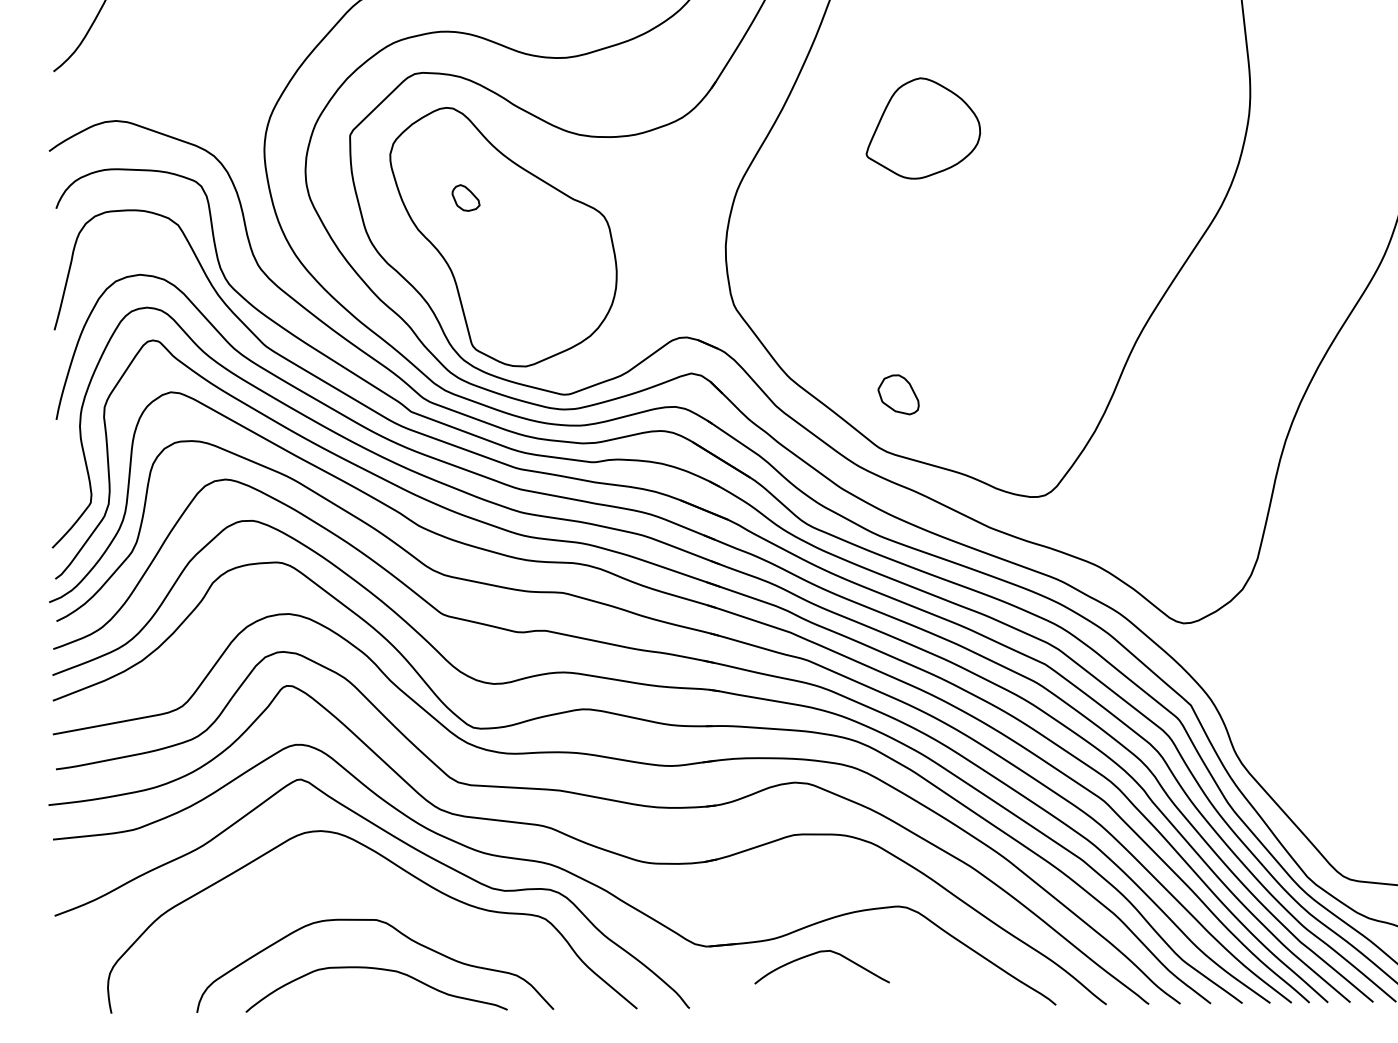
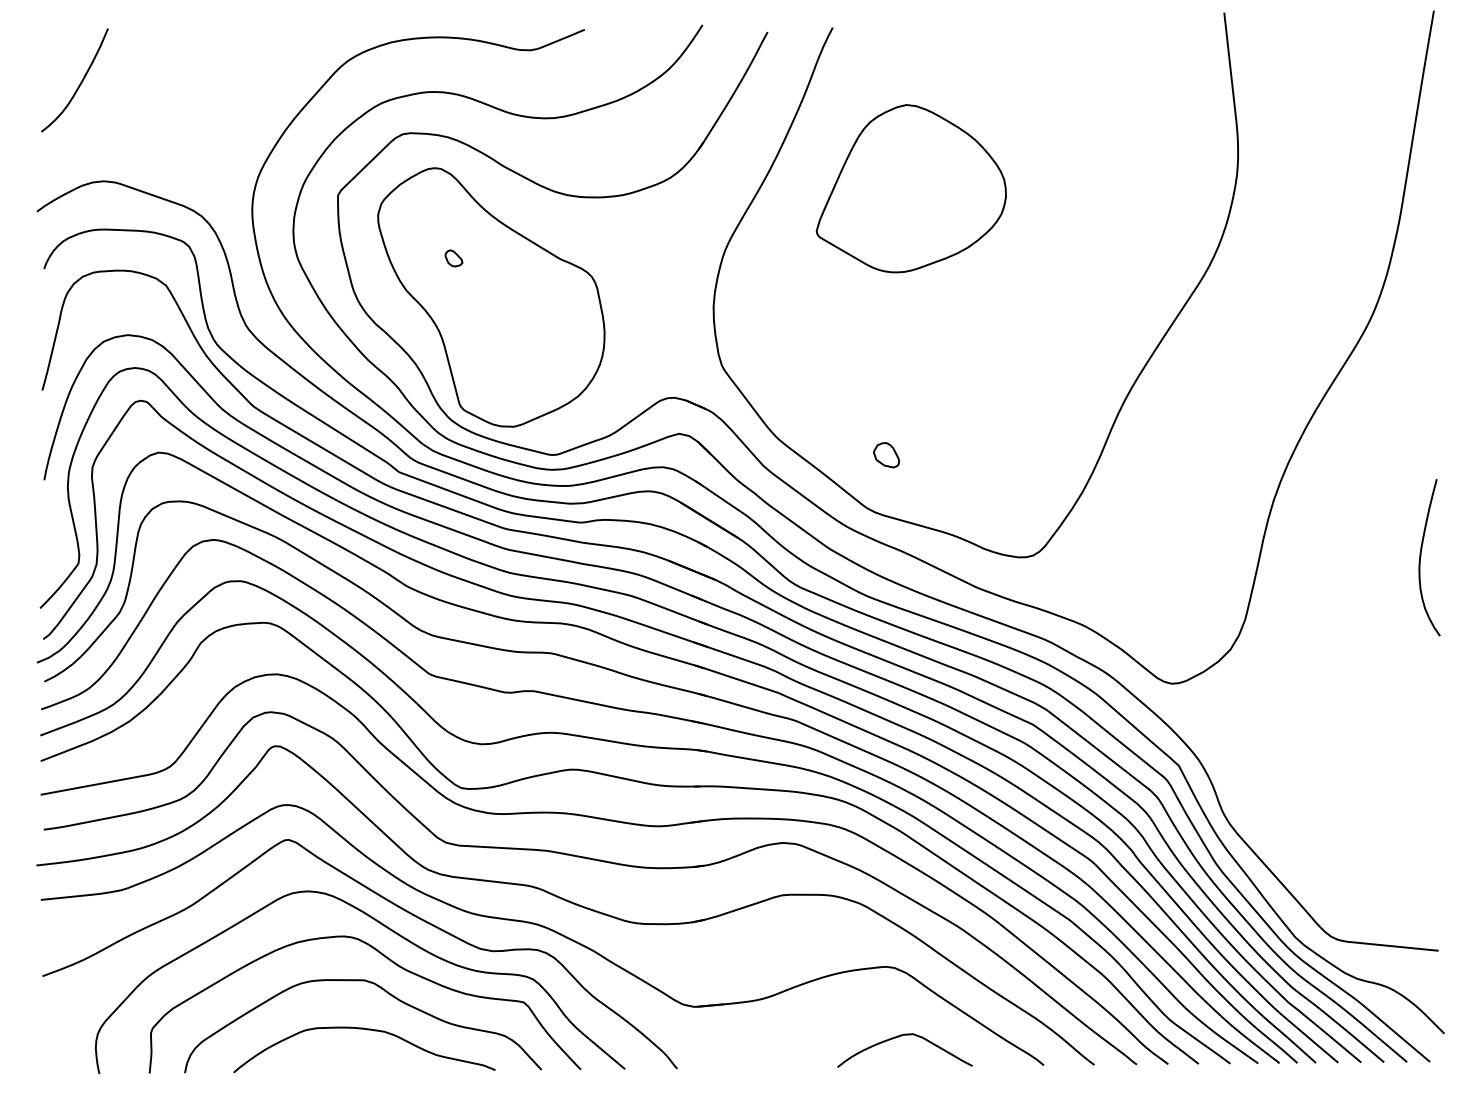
part: (922, 128) -> (910, 188), size x1.67
part: (465, 198) -> (453, 258), size x0.62
part: (898, 395) -> (886, 455), size x0.62
curve: (406, 904) -> (394, 964), added
curve: (818, 953) -> (901, 1036), moved

